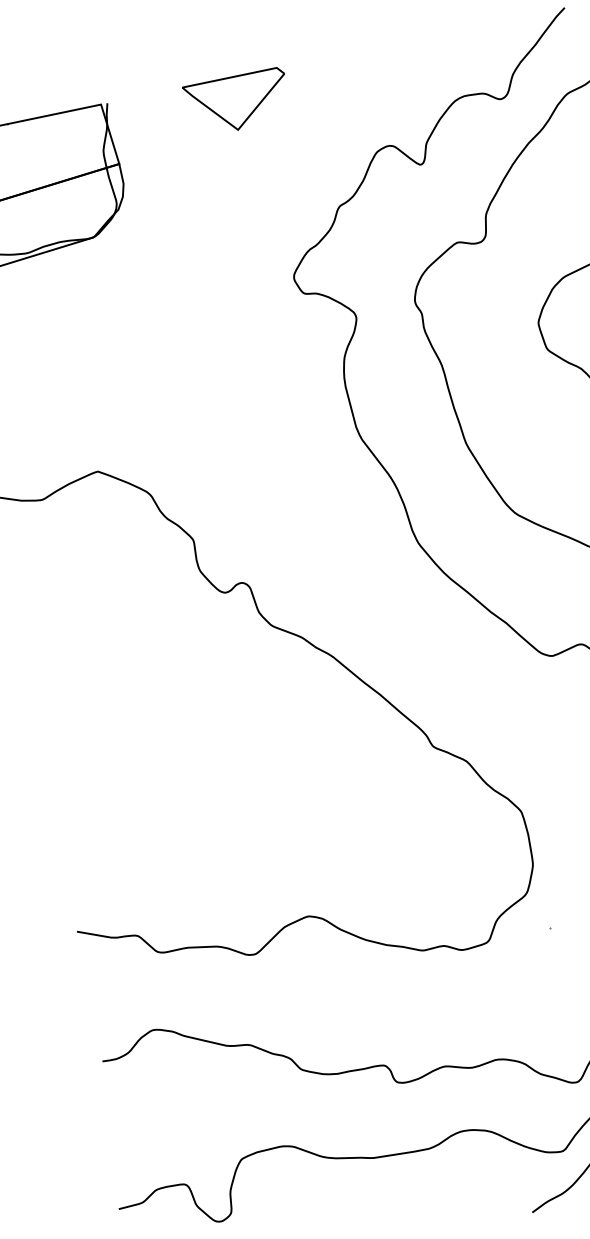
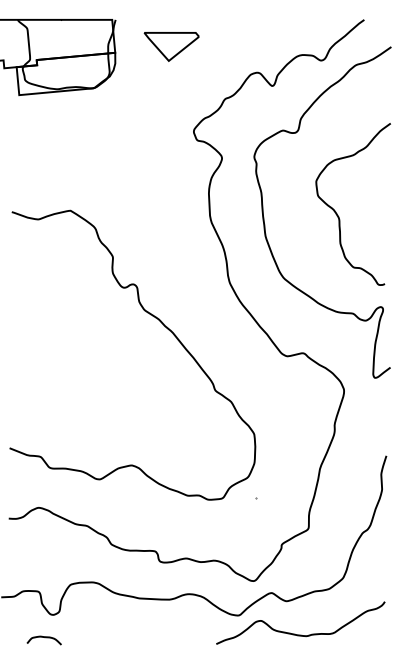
part: (237, 102) -> (171, 46), moved

